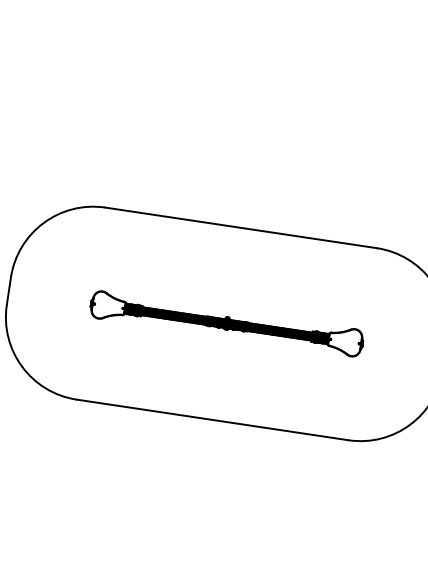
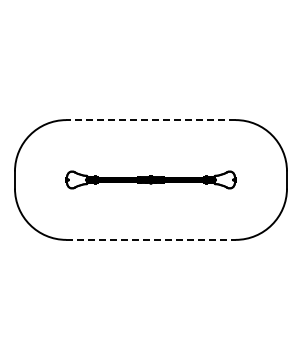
line: (241, 228) -> (151, 120), solid -> dashed
line: (213, 419) -> (151, 239), solid -> dashed

